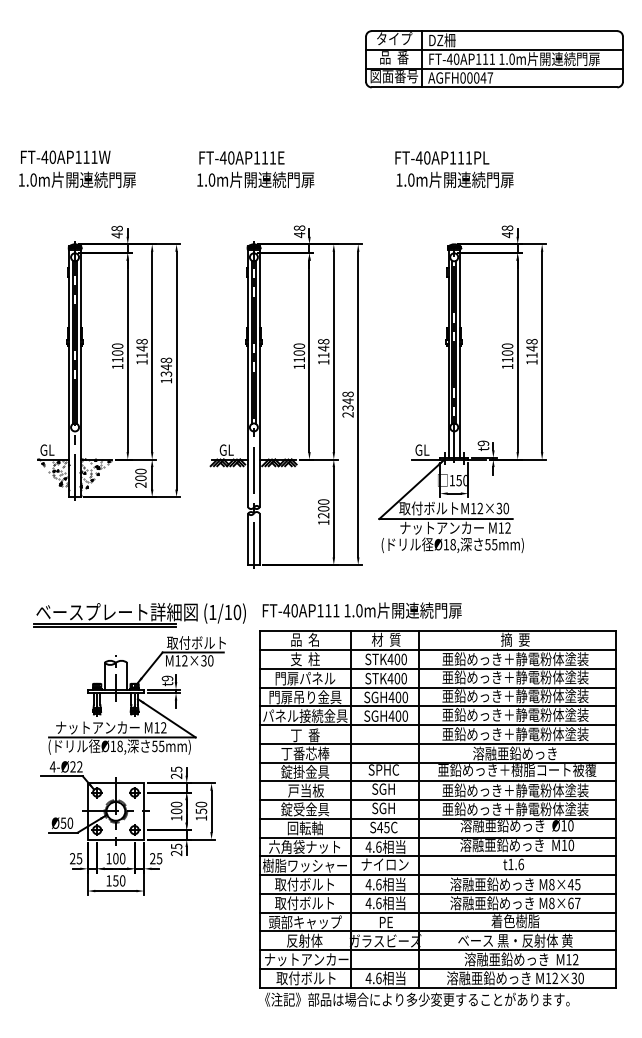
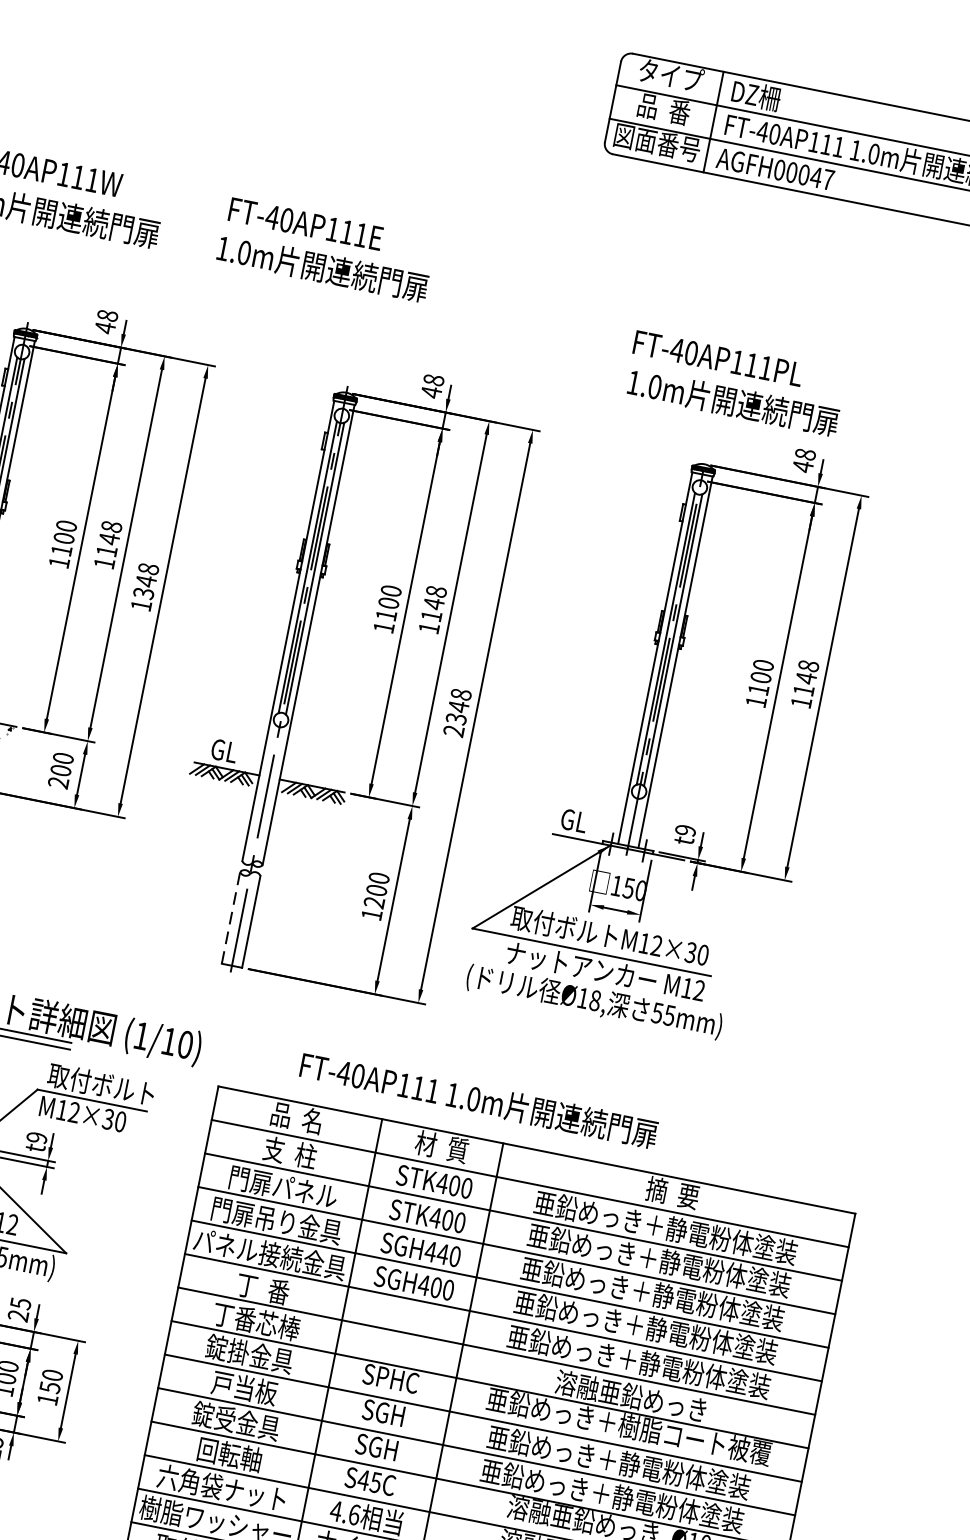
text: (255, 169) -> (325, 249), moved
text: (454, 169) -> (736, 383), moved
line: (248, 539) -> (231, 918), solid -> dashed
text: (361, 610) -> (477, 1099), moved
text: (398, 697) -> (443, 1254), SGH400 -> SGH440

